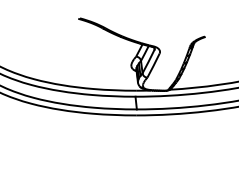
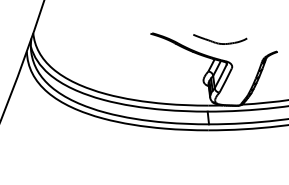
part: (148, 24) -> (220, 39), added

